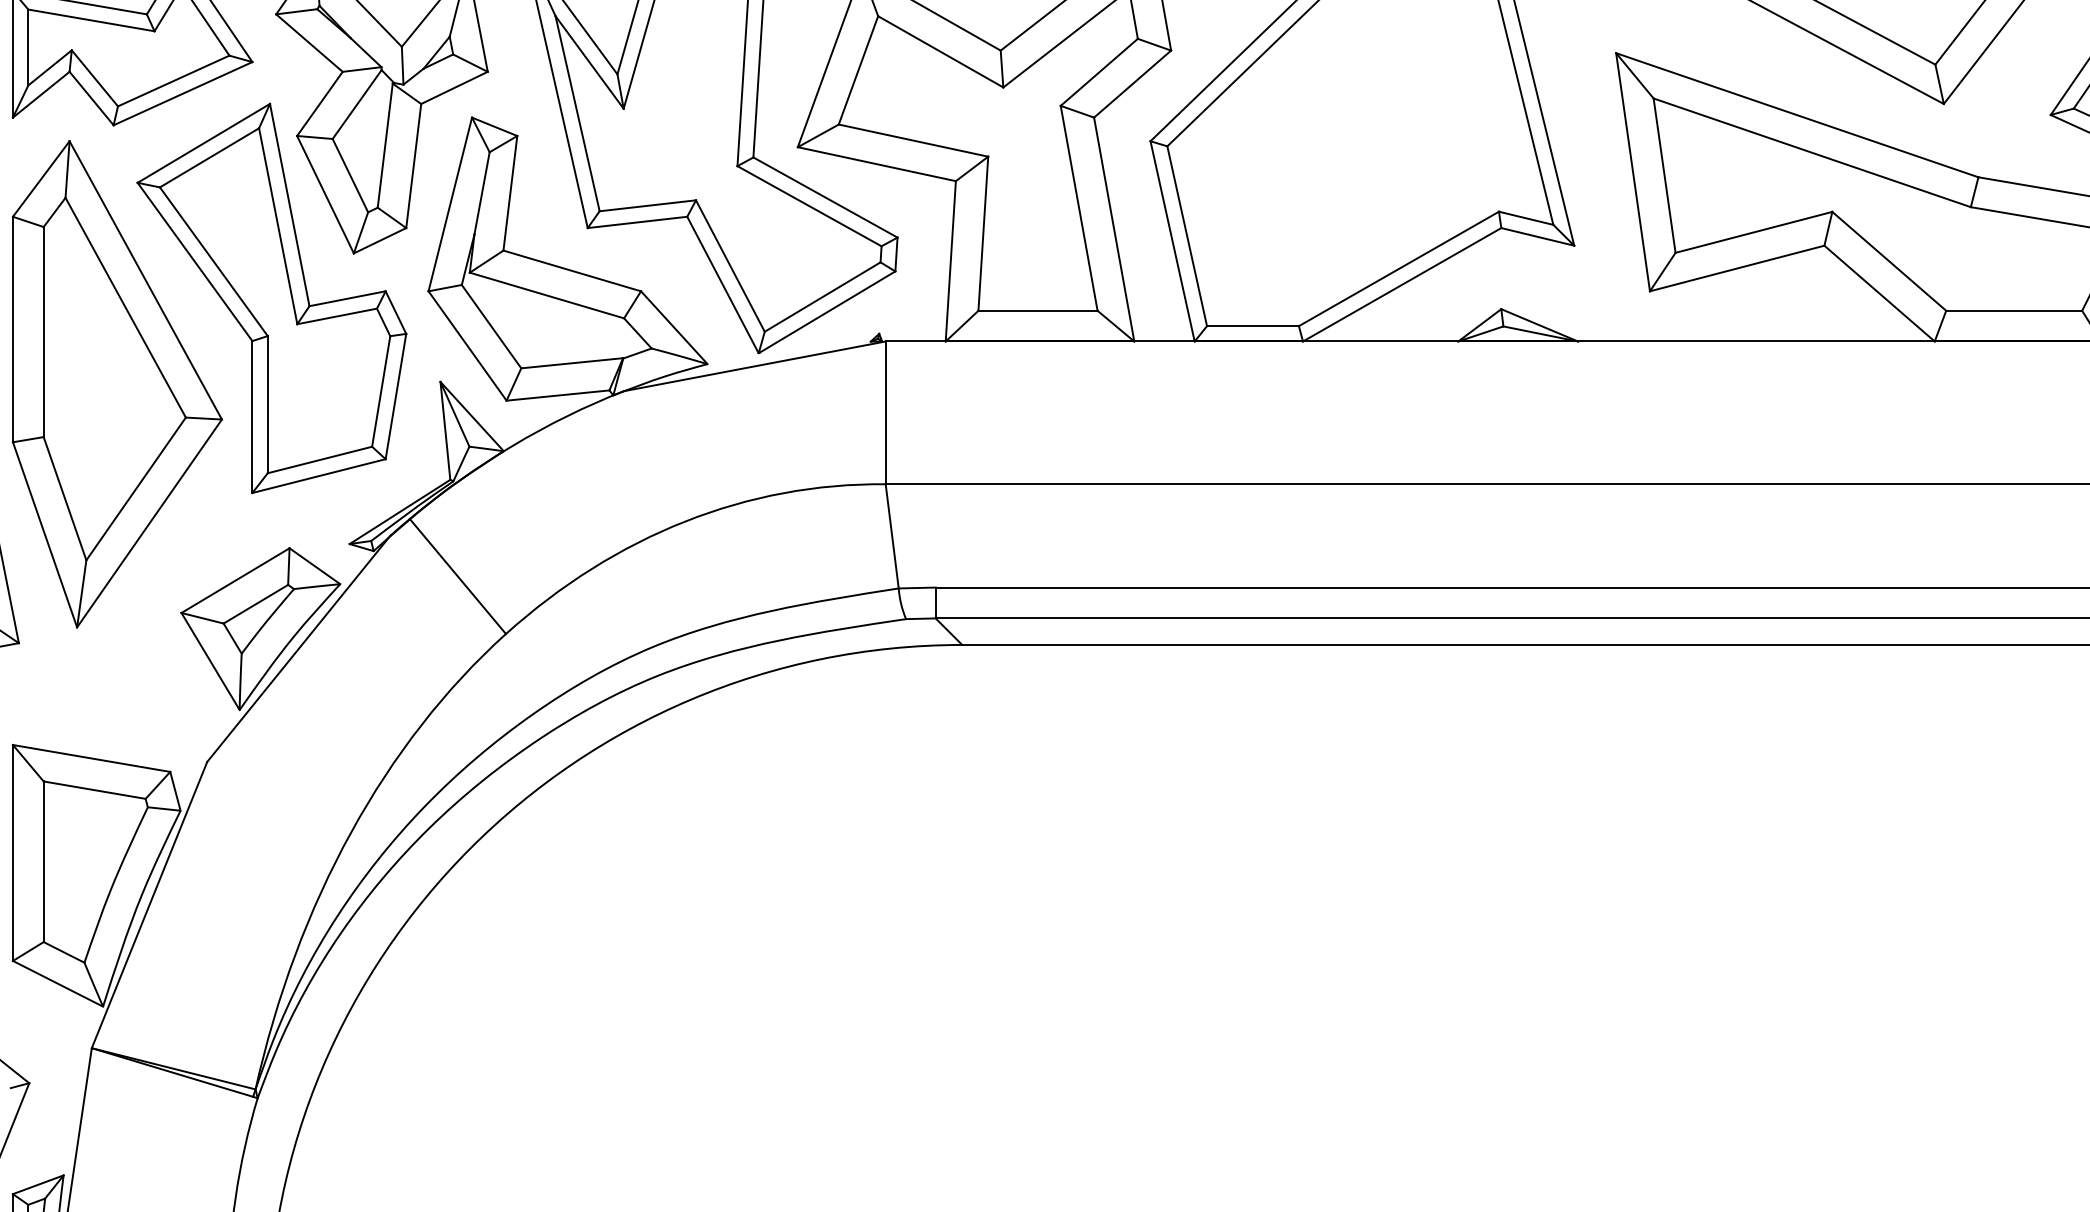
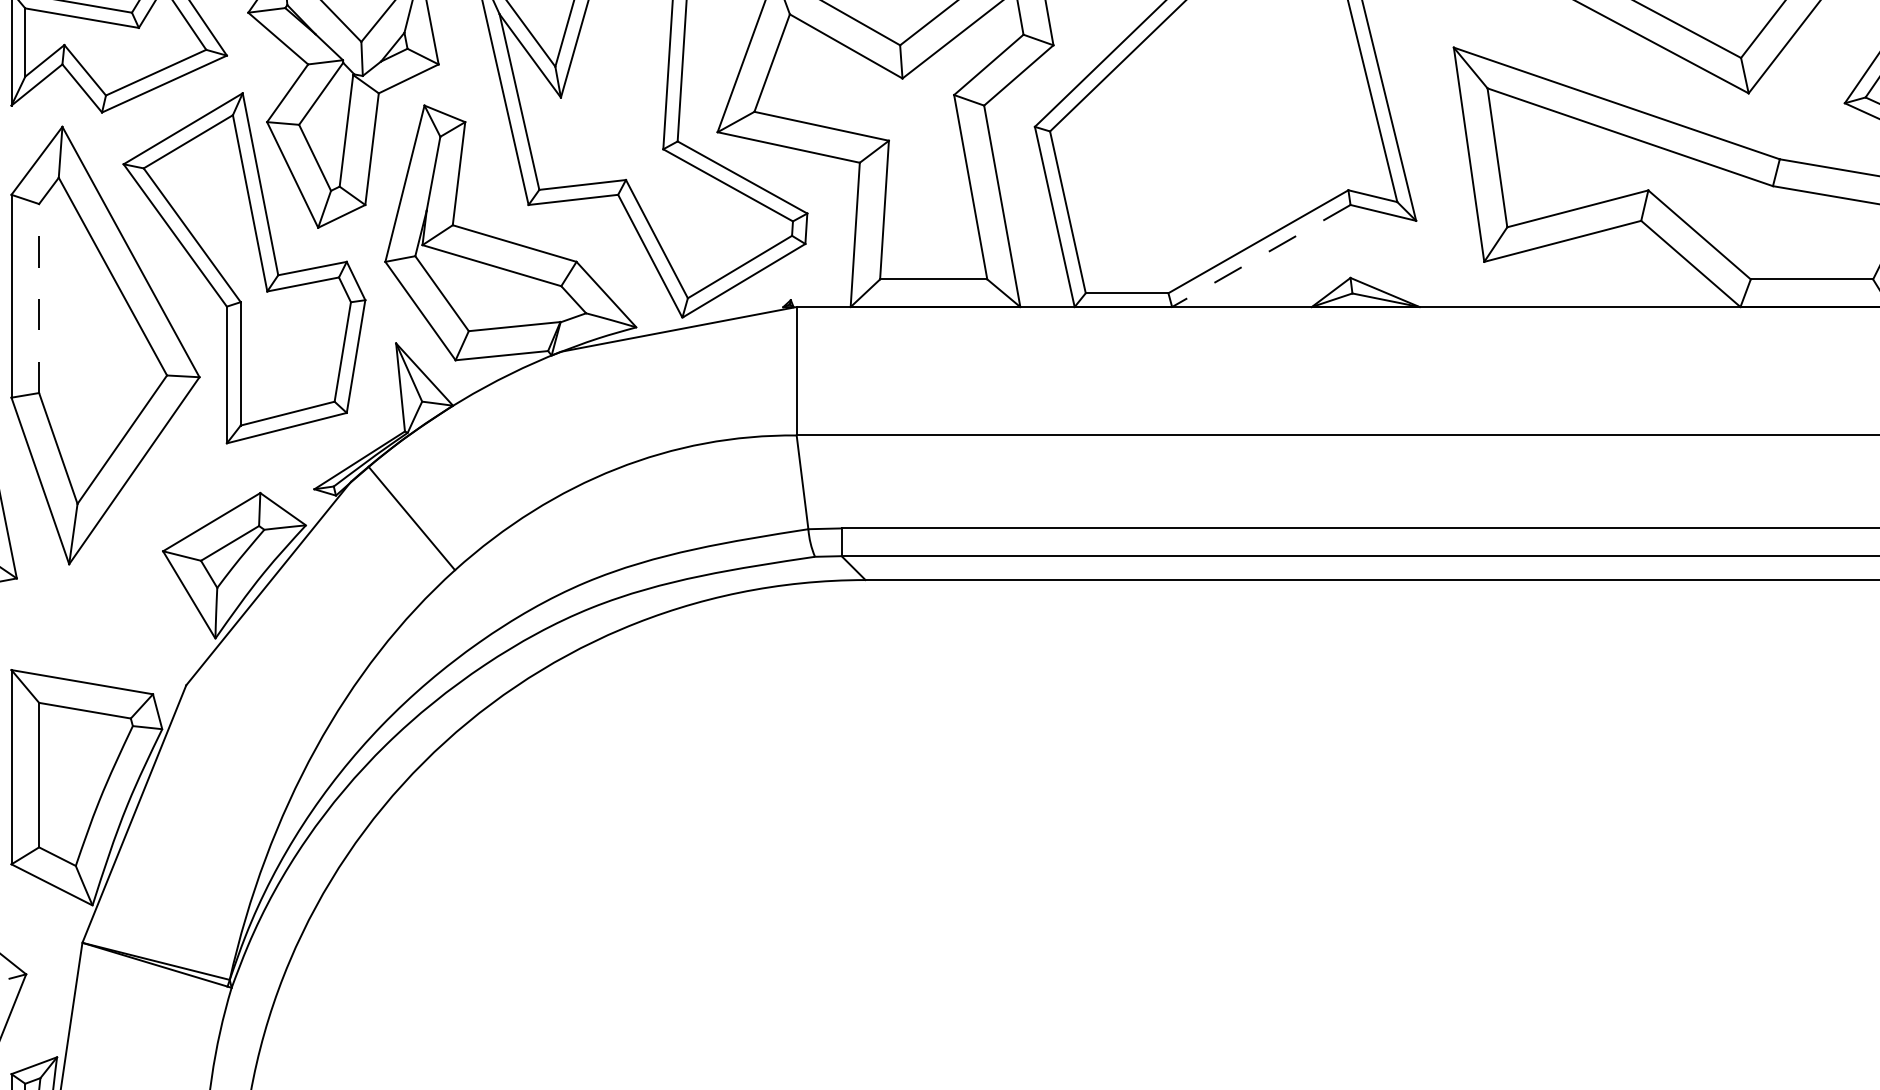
line: (1402, 285) -> (1261, 256), solid -> dashed
line: (44, 332) -> (39, 298), solid -> dashed

